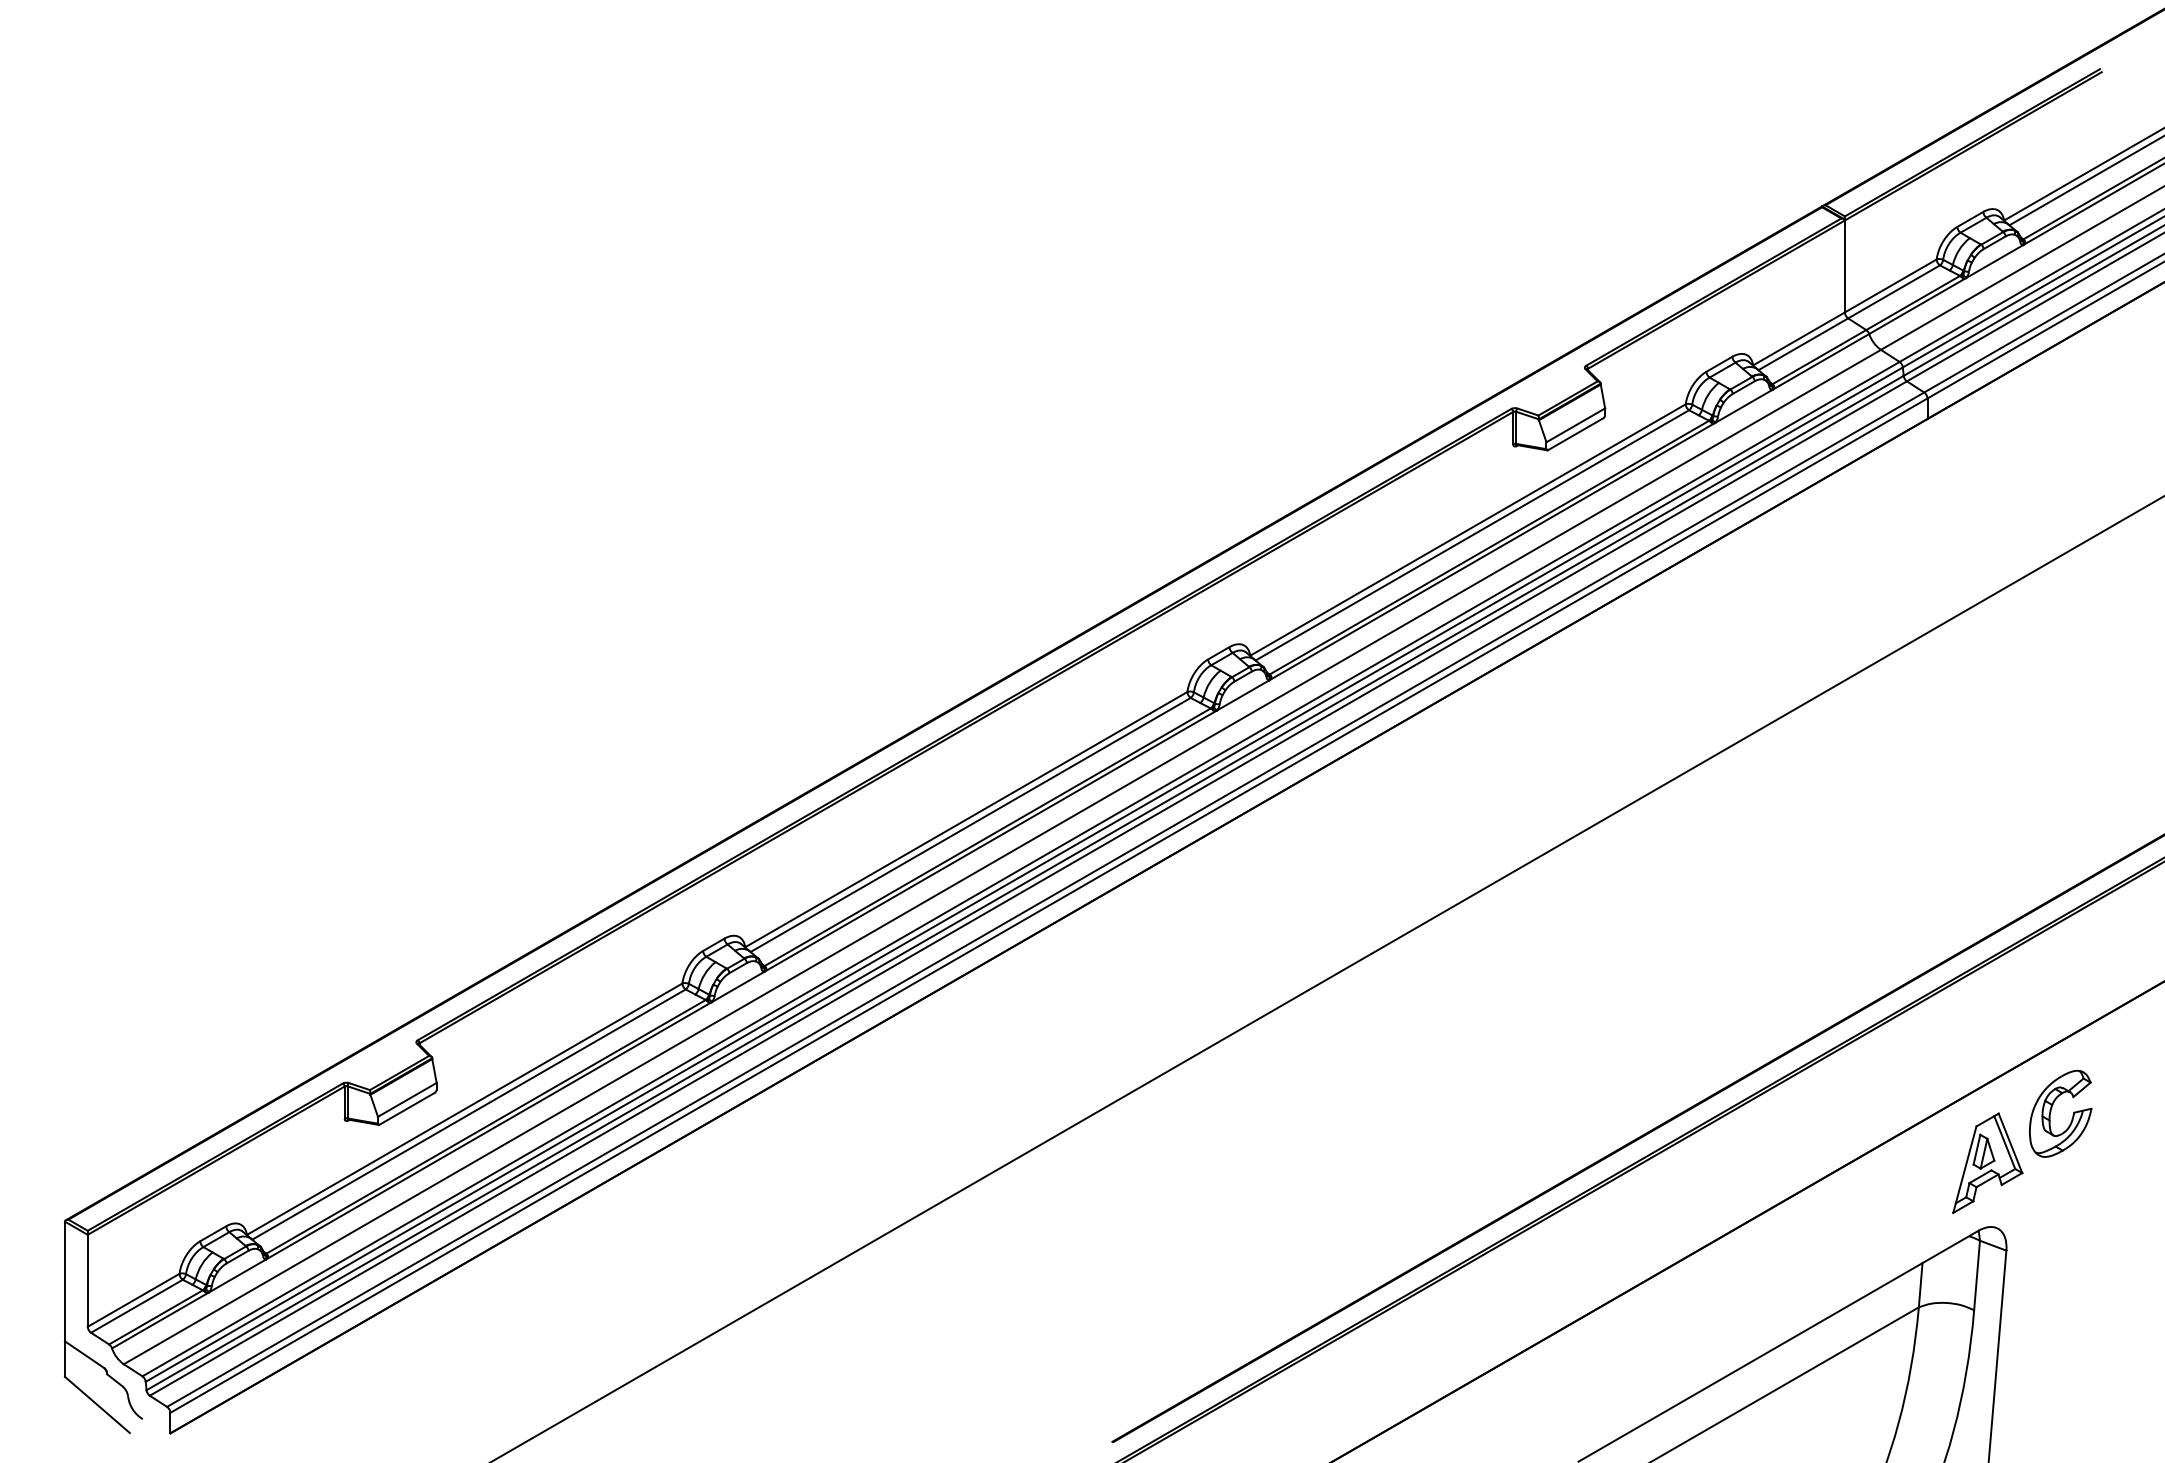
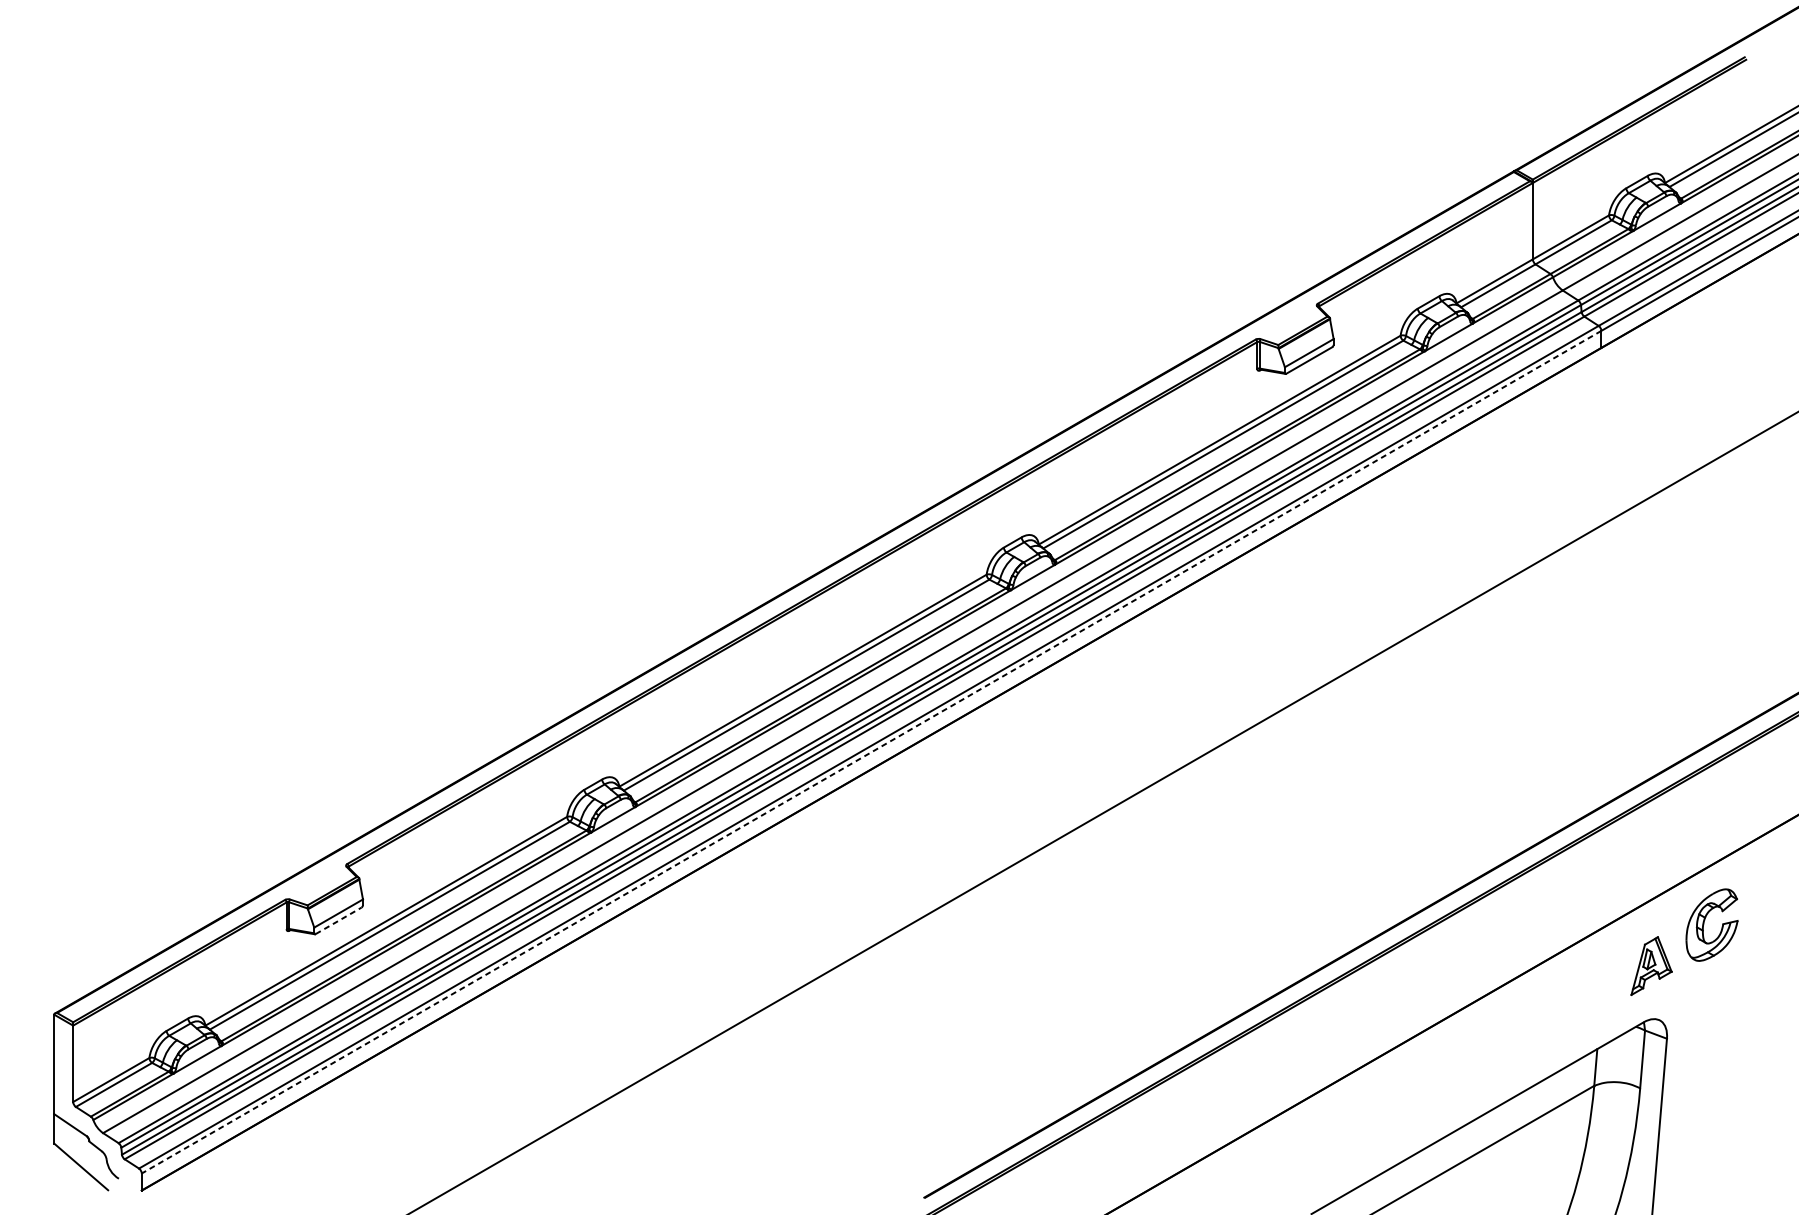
line: (1048, 905) -> (871, 752), solid -> dashed
line: (407, 1108) -> (338, 920), solid -> dashed
part: (1987, 1162) -> (1651, 965), size x0.7

